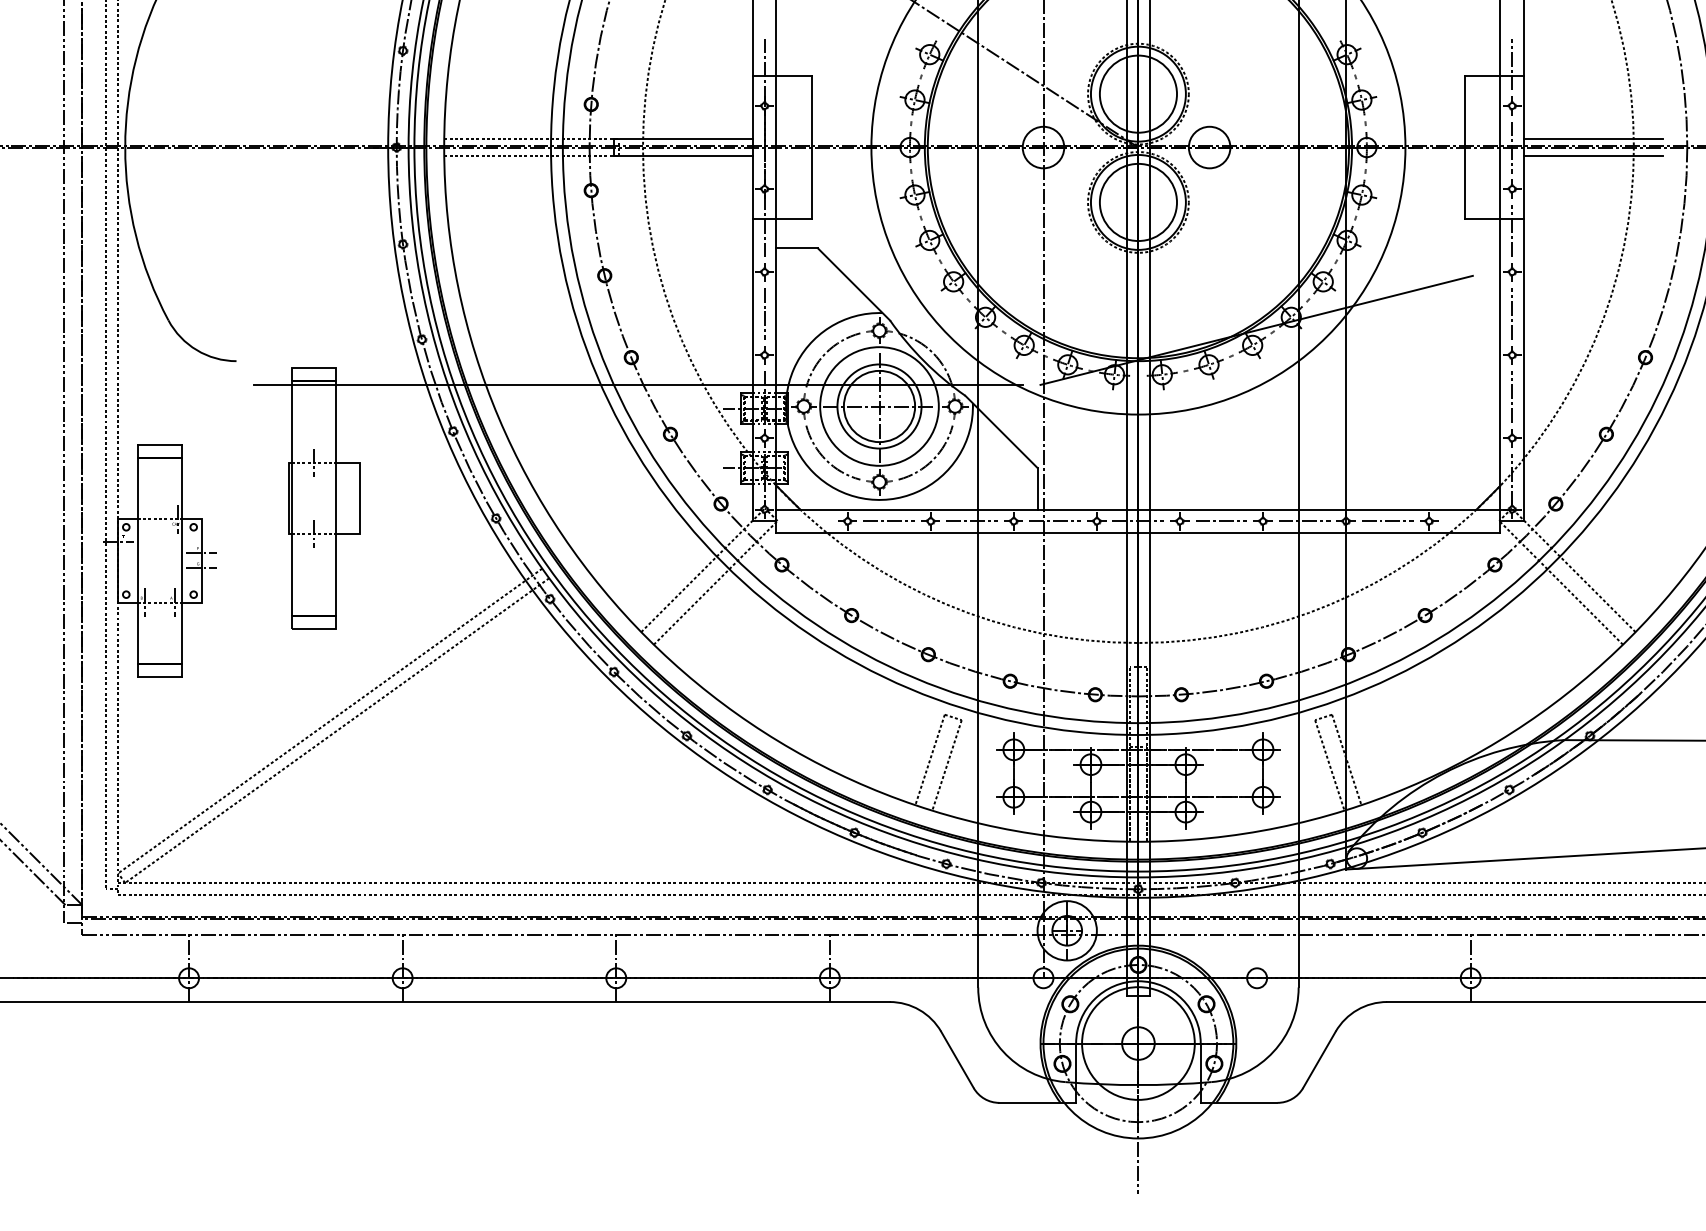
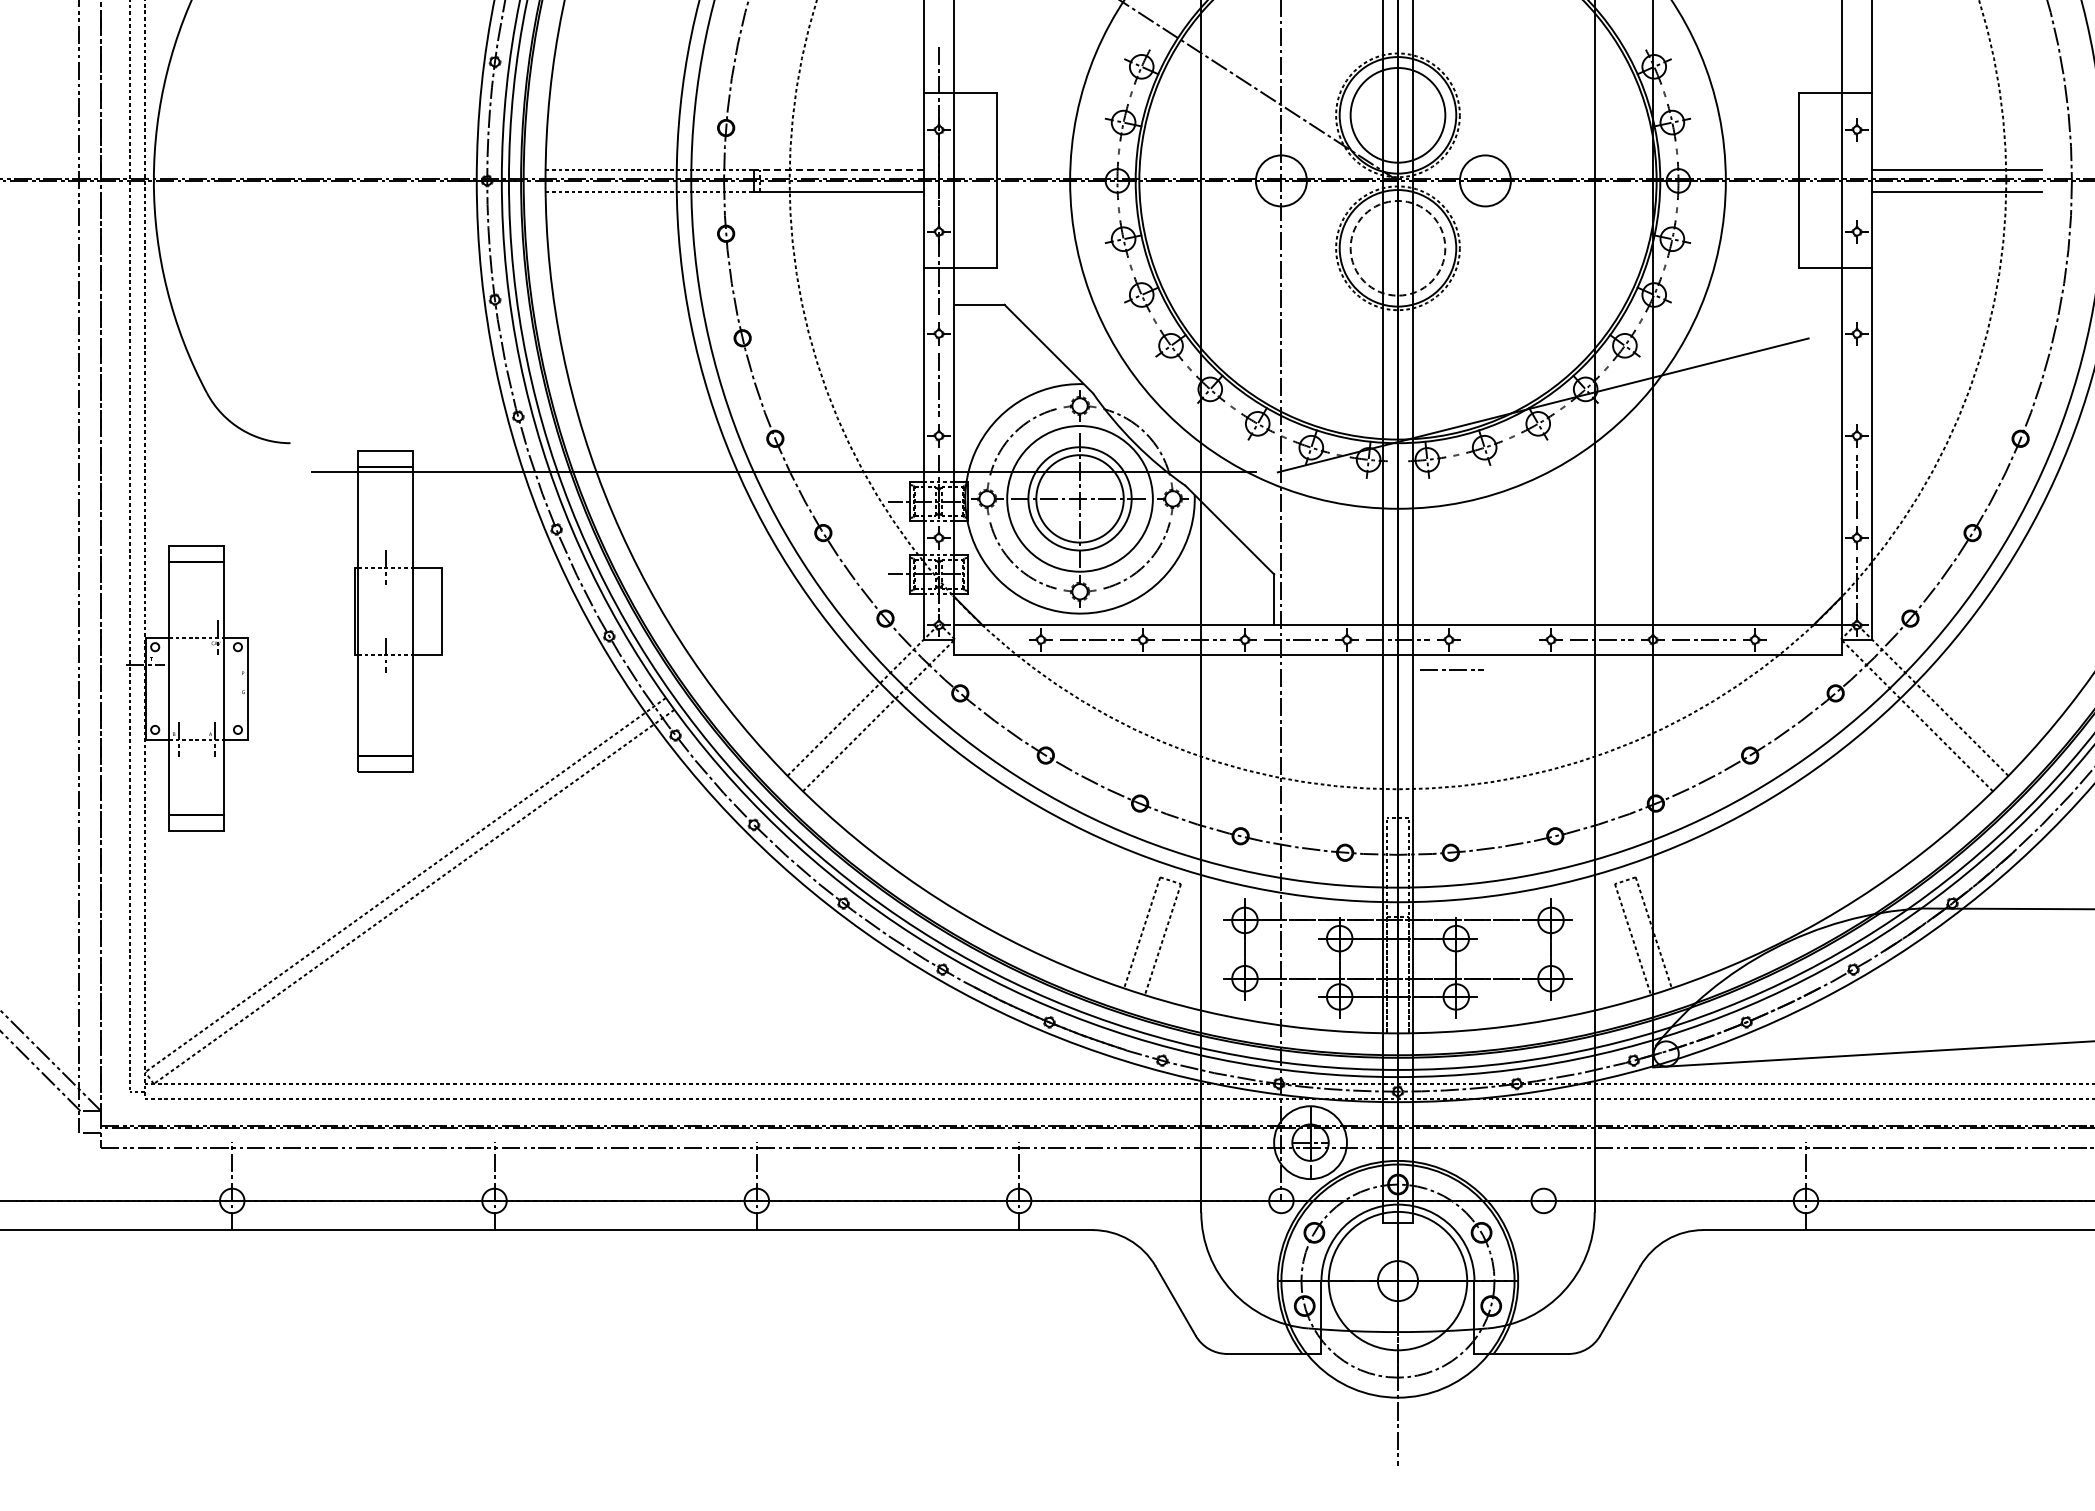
line: (1512, 64) -> (1857, 78), removed
line: (682, 139) -> (838, 170), solid -> dashed
line: (1512, 147) -> (1857, 180), removed
circle: (1138, 201) -> (1397, 247), solid -> dashed
line: (1512, 230) -> (1857, 282), removed
line: (1512, 313) -> (1857, 384), removed
line: (1221, 521) -> (1451, 669), moved
line: (201, 552) -> (247, 678), removed
line: (201, 568) -> (247, 697), removed

